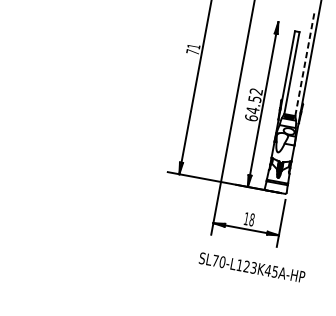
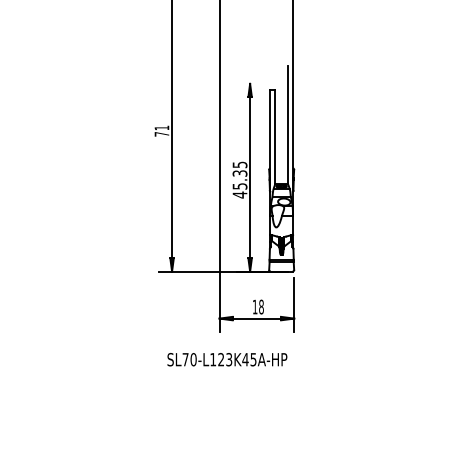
line: (304, 63) -> (287, 124), dashed -> solid
text: (253, 104) -> (239, 179), 64.52 -> 45.35
text: (252, 267) -> (227, 359), moved

